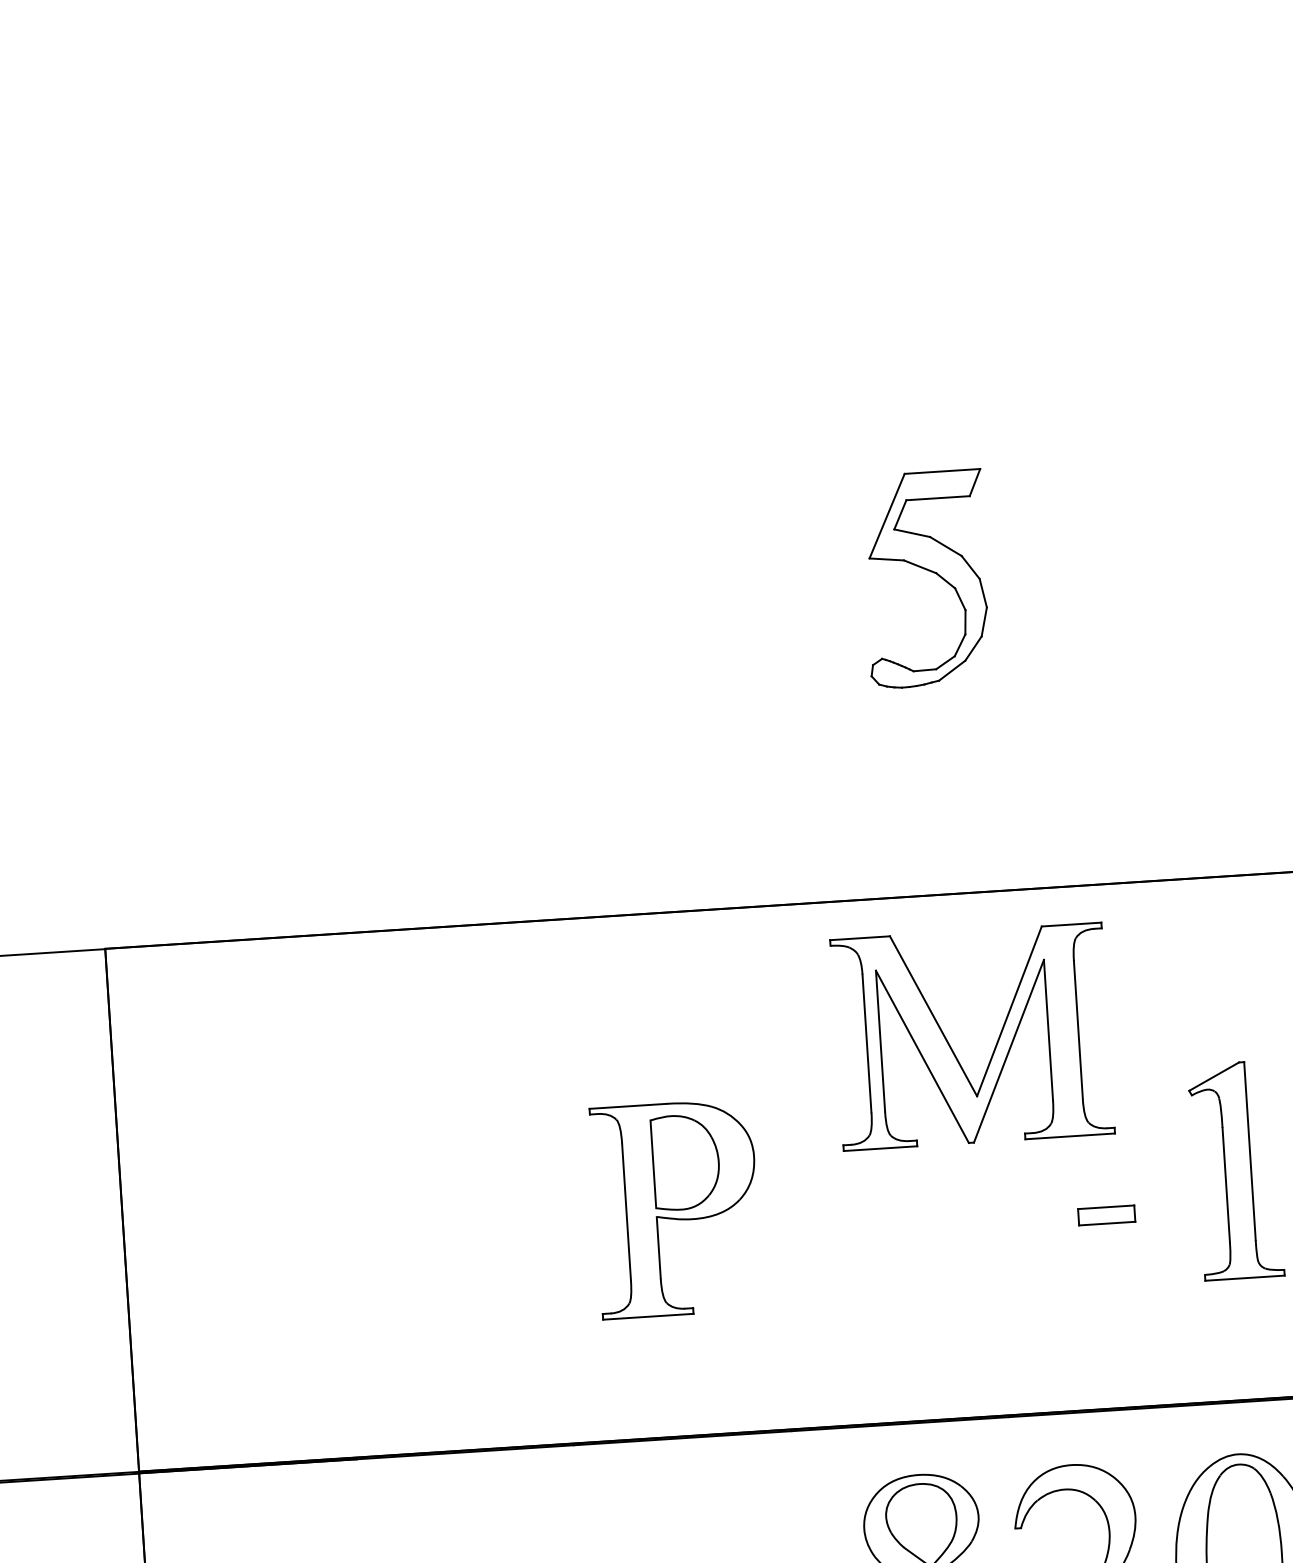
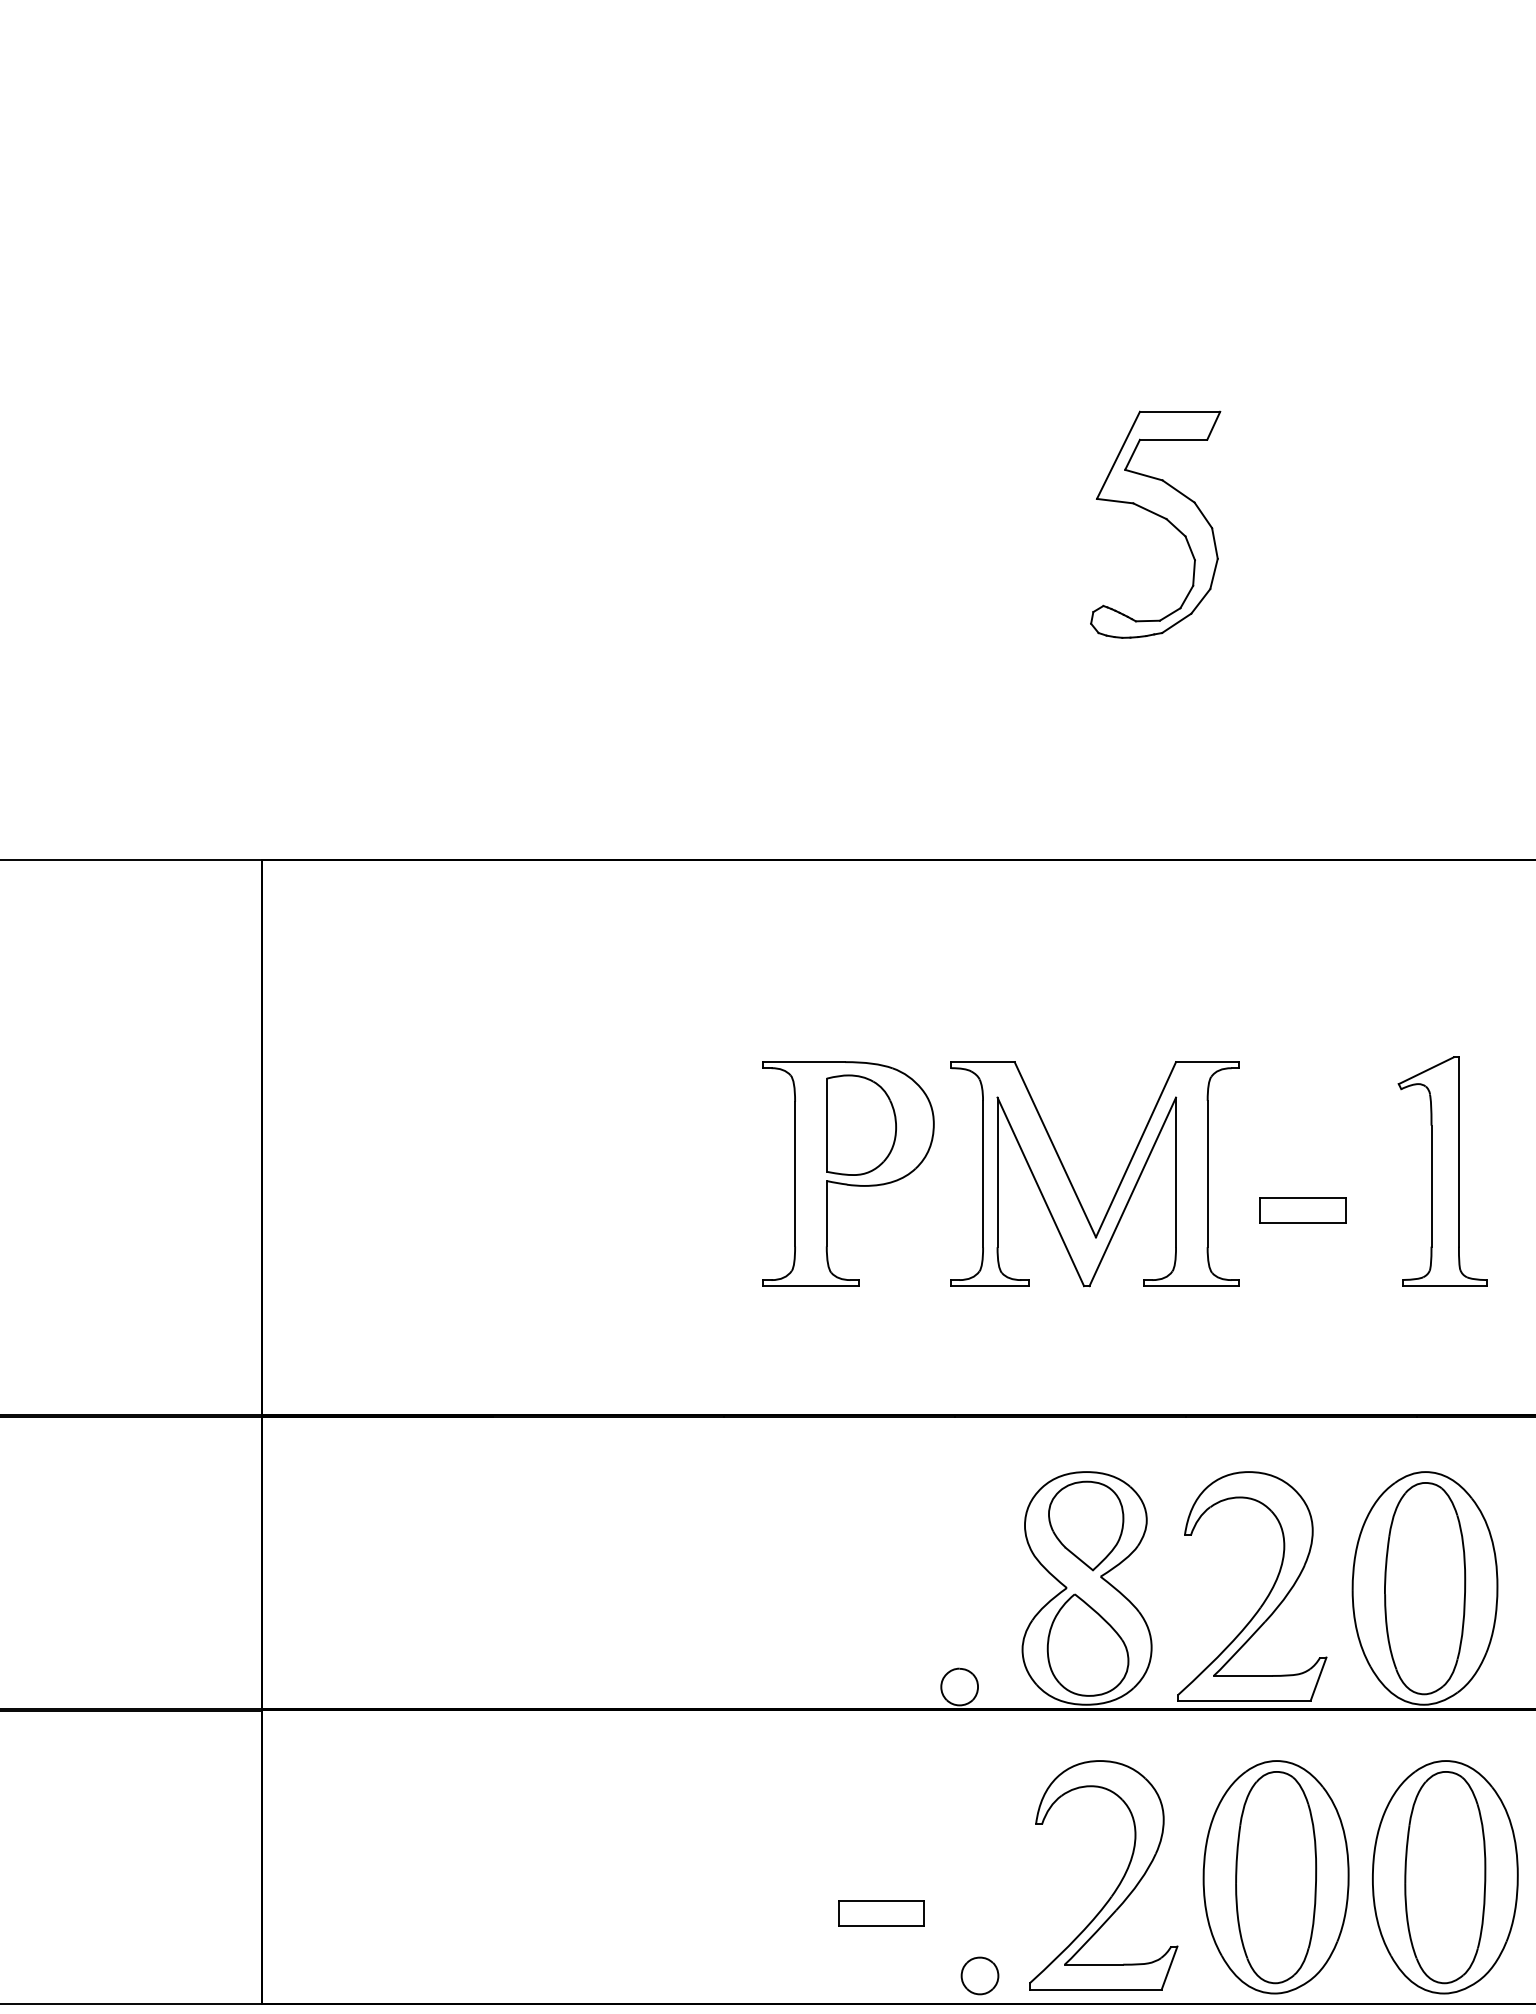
part: (950, 1045) -> (1071, 1181), moved
part: (1106, 1215) -> (1302, 1210), size x1.43

